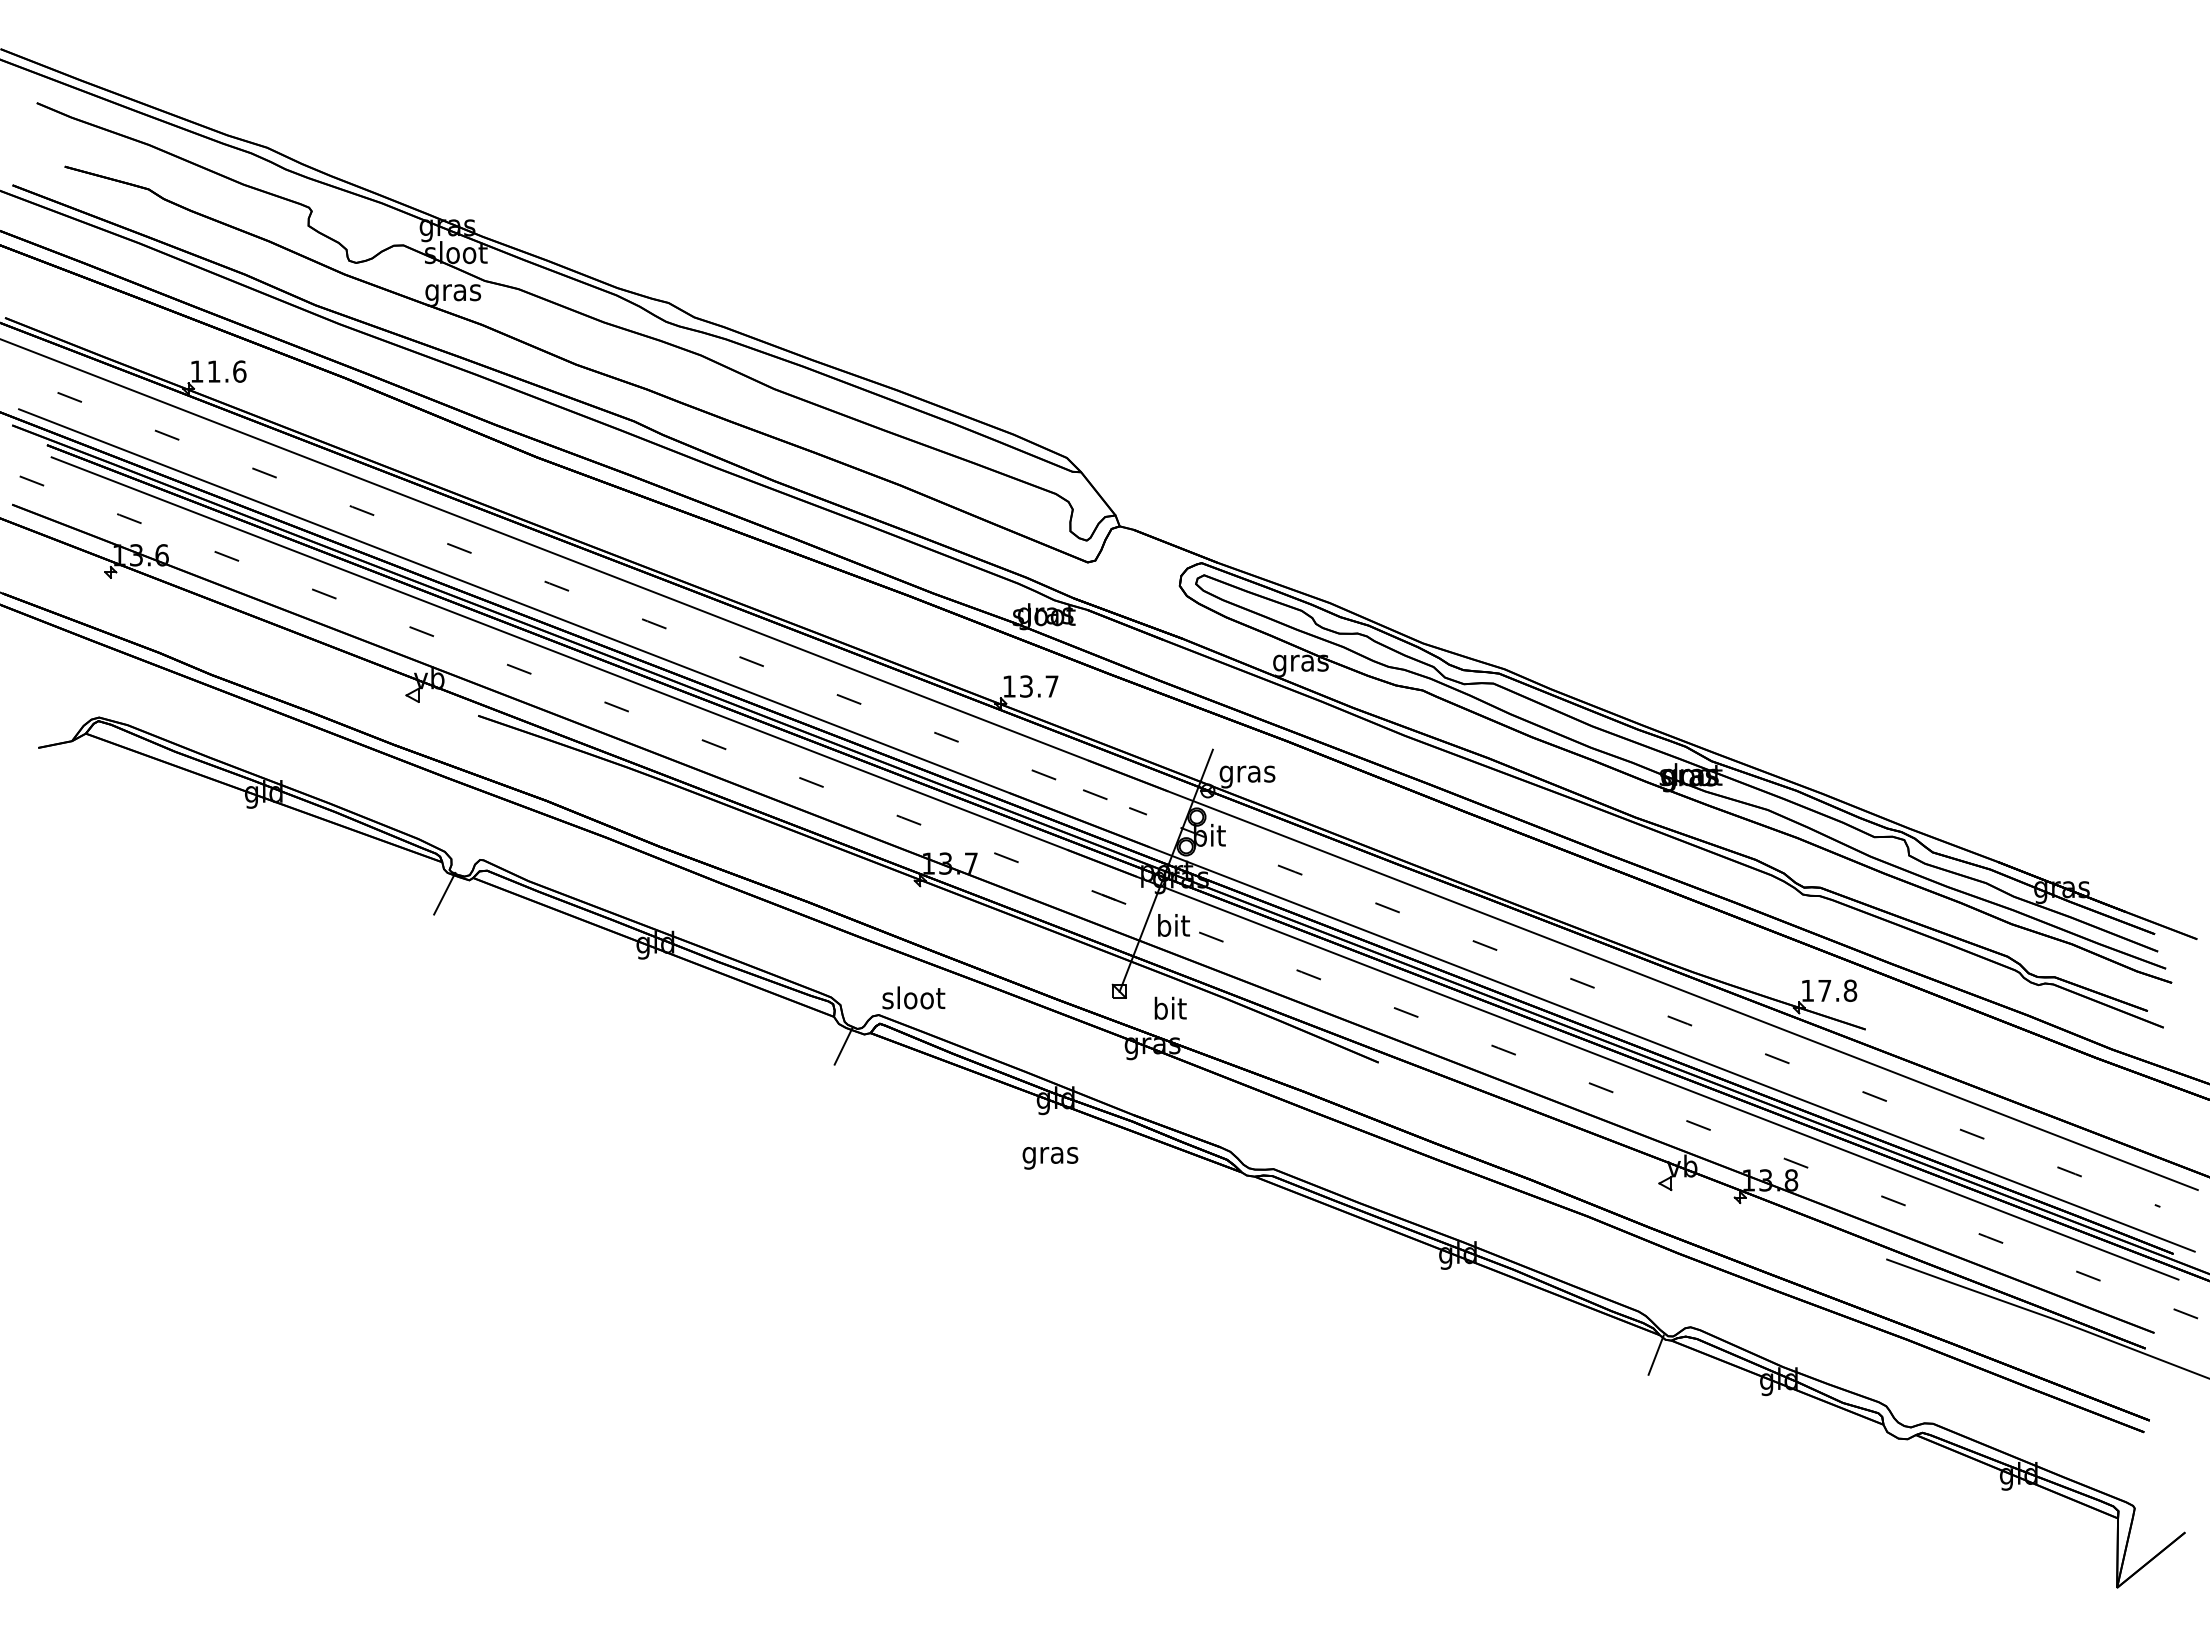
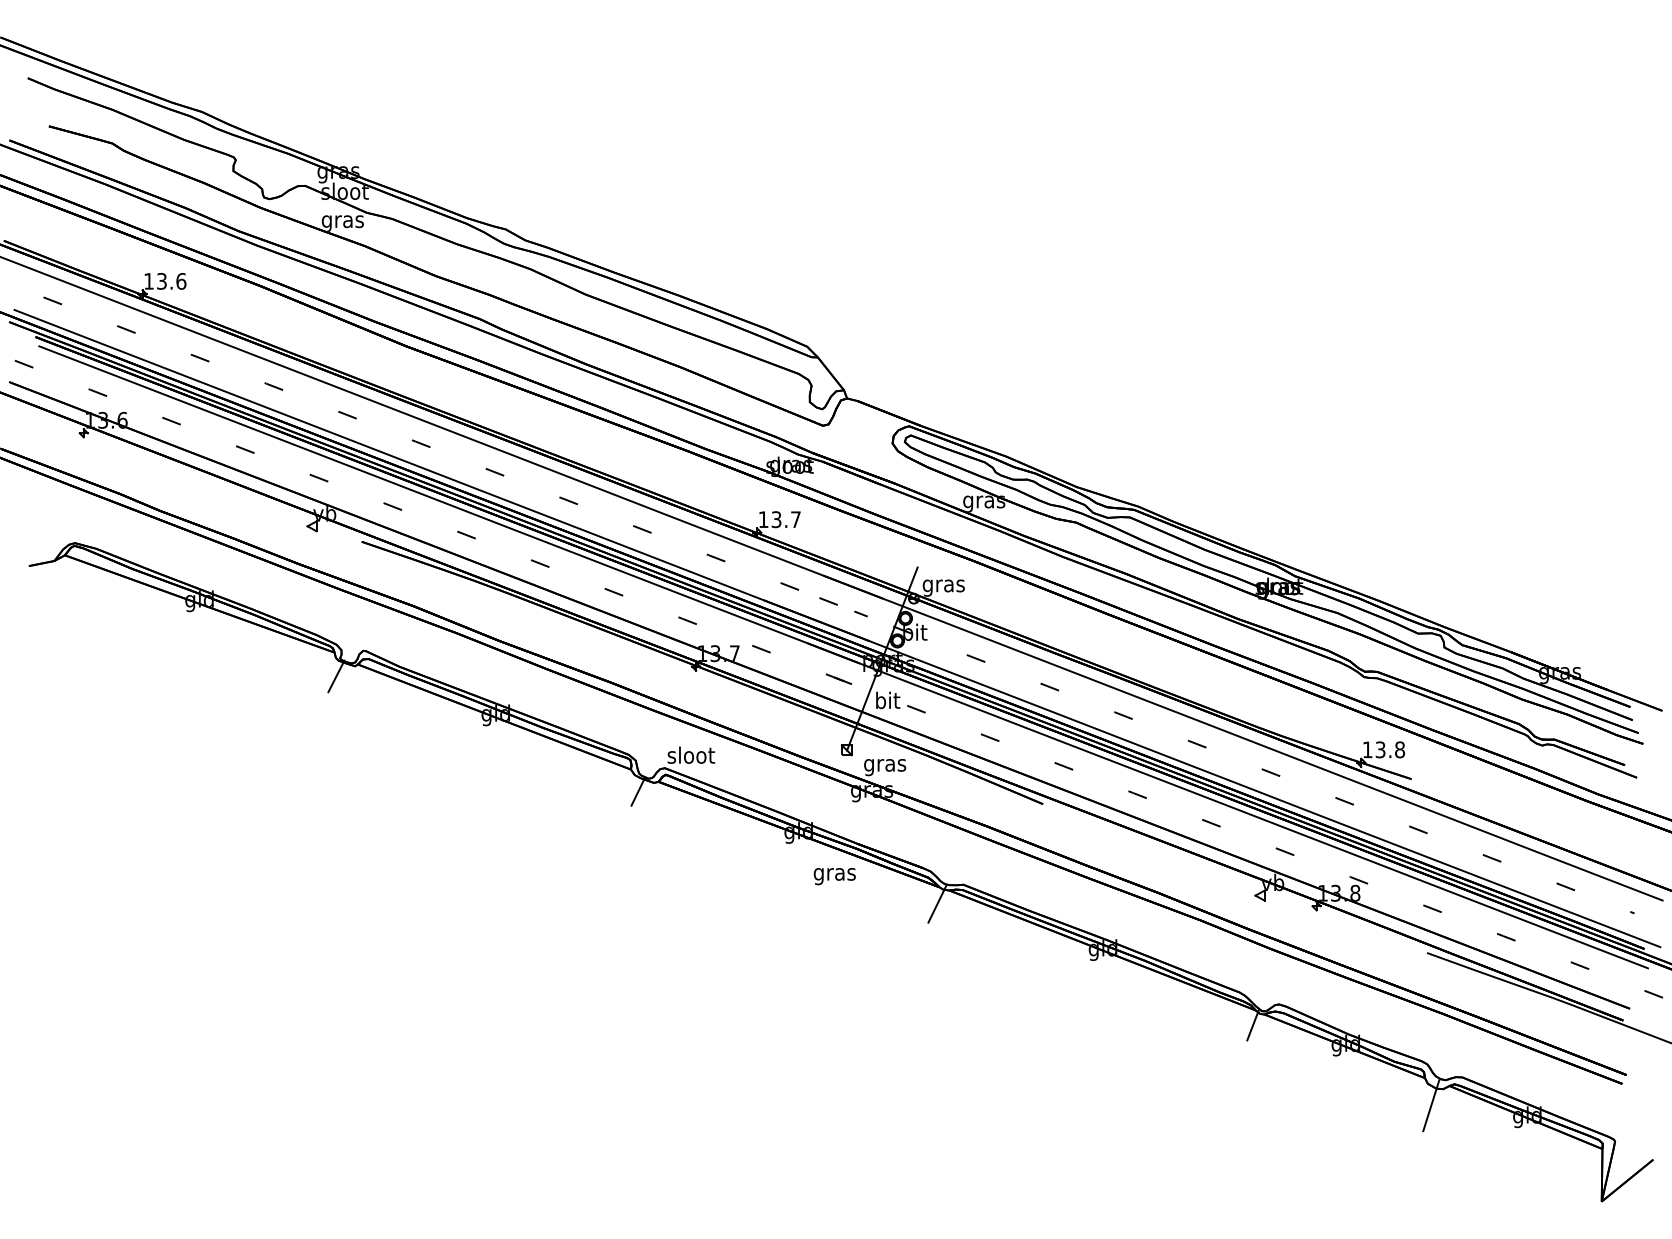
text: (213, 371) -> (161, 281), 11.6 -> 13.6
text: (1824, 990) -> (1380, 749), 17.8 -> 13.8
text: (1169, 1010) -> (884, 764), bit -> gras
text: (1050, 1158) -> (834, 876), moved
line: (1238, 1195) -> (937, 904), added
line: (1891, 1460) -> (1431, 1105), added

